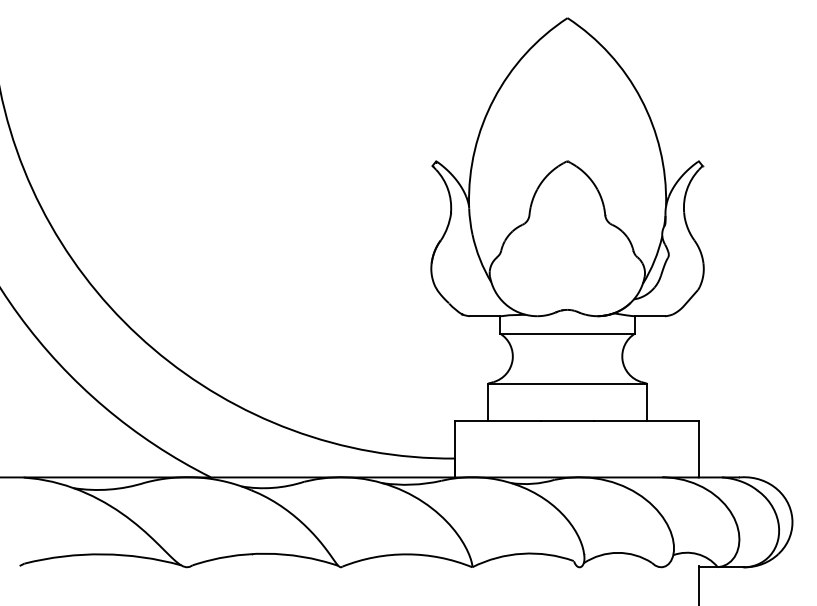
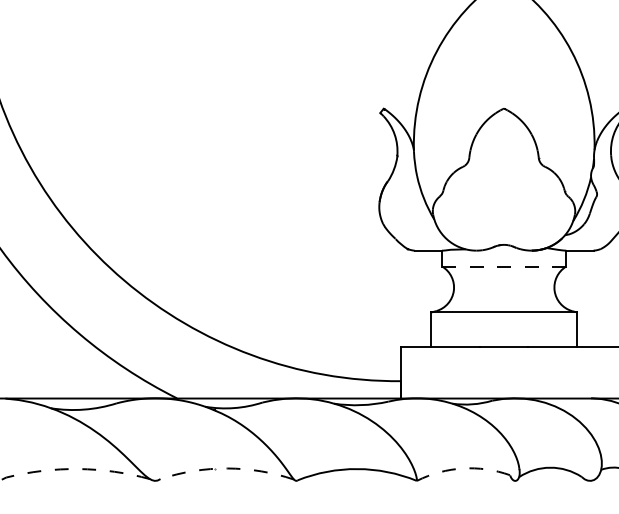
line: (568, 333) -> (505, 266), solid -> dashed
arc: (265, 553) -> (227, 468), solid -> dashed
arc: (522, 553) -> (462, 468), solid -> dashed
arc: (103, 554) -> (78, 469), solid -> dashed

